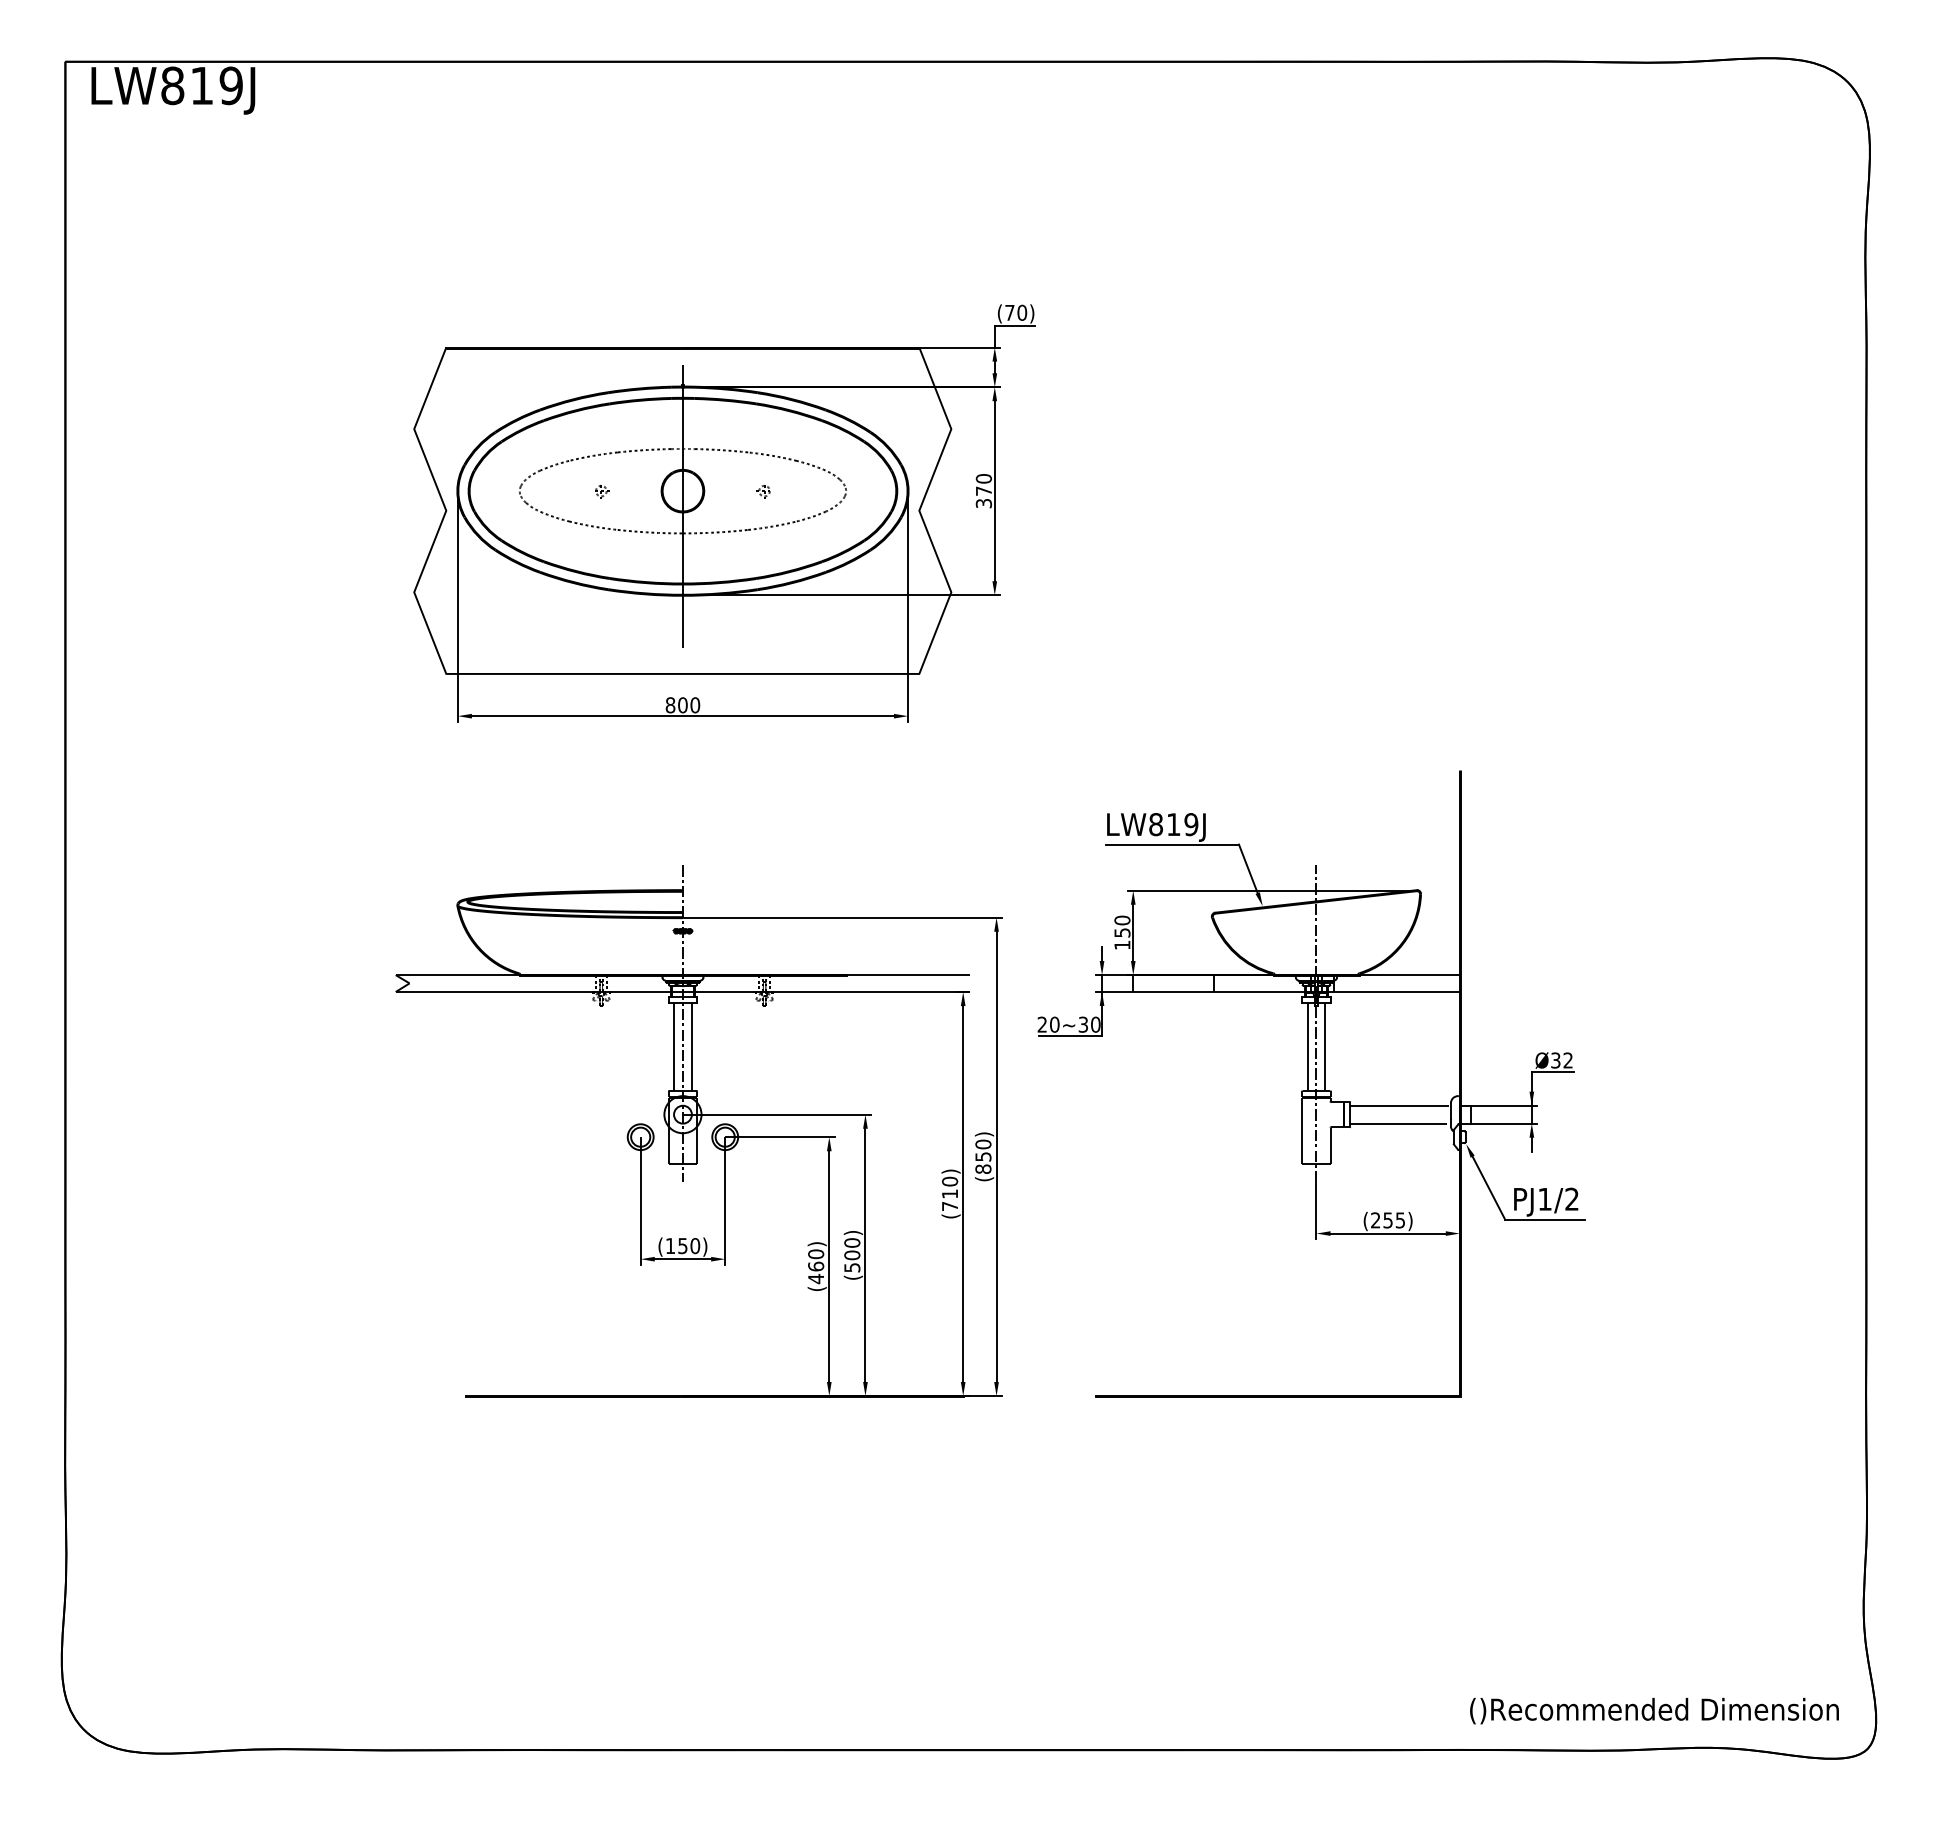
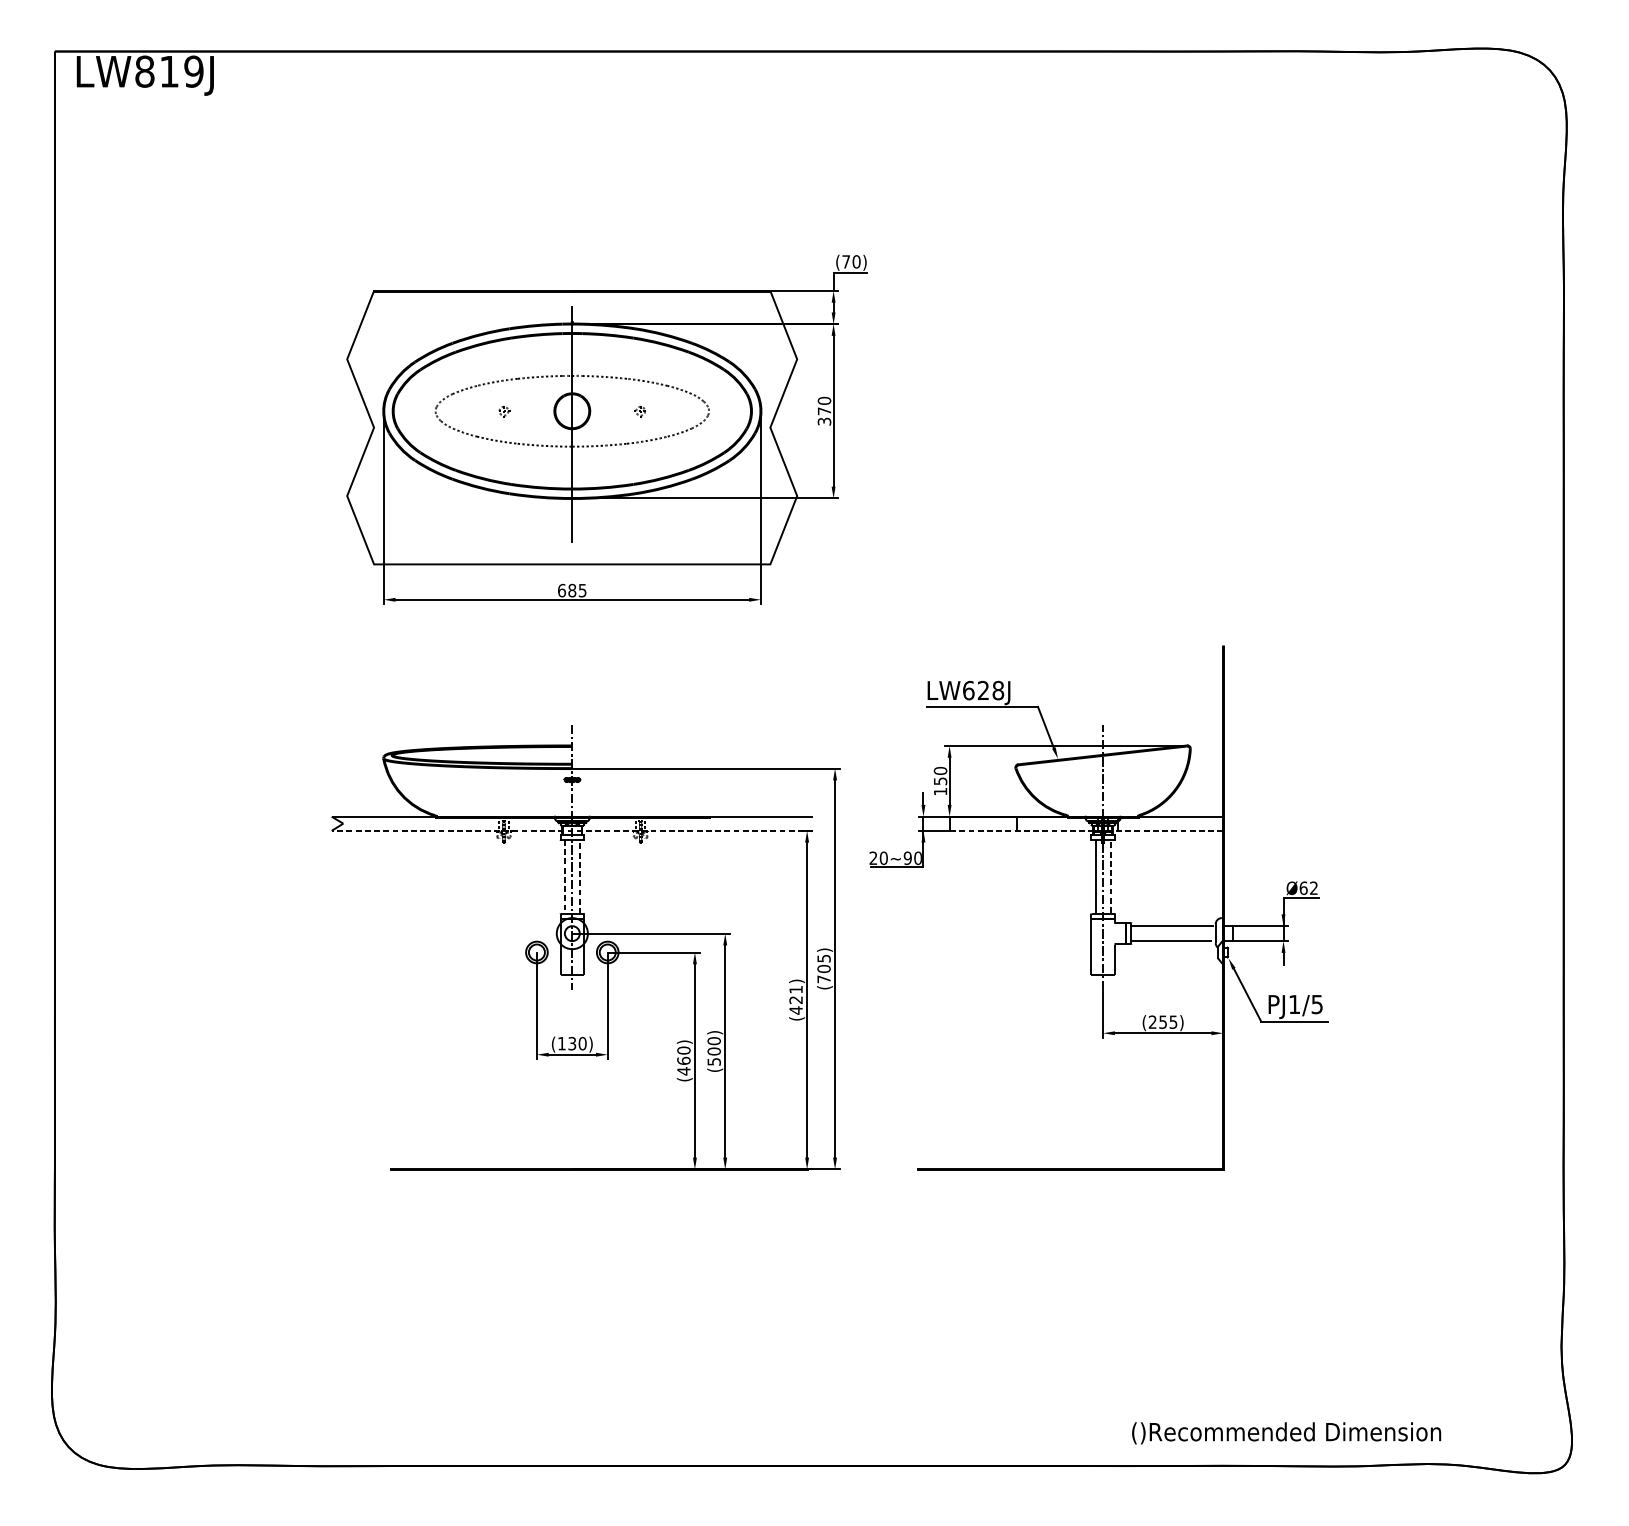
text: (682, 705) -> (571, 590), 800 -> 685
text: (1173, 824) -> (983, 690), LW819J -> LW628J
line: (1296, 991) -> (1086, 830), solid -> dashed
line: (682, 992) -> (571, 831), solid -> dashed
text: (1083, 1024) -> (907, 858), 20~30 -> 20~90
line: (1325, 1045) -> (1110, 875), solid -> dashed
line: (691, 1046) -> (579, 876), solid -> dashed
line: (674, 1047) -> (565, 877), solid -> dashed
text: (1555, 1060) -> (1303, 888), Ø32 -> Ø62
text: (983, 1156) -> (824, 968), (850) -> (705)
text: (950, 1193) -> (796, 999), (710) -> (421)
text: (1571, 1198) -> (1316, 1003), PJ1/2 -> PJ1/5
text: (682, 1245) -> (571, 1043), (150) -> (130)
text: (1654, 1711) -> (1286, 1433), moved

